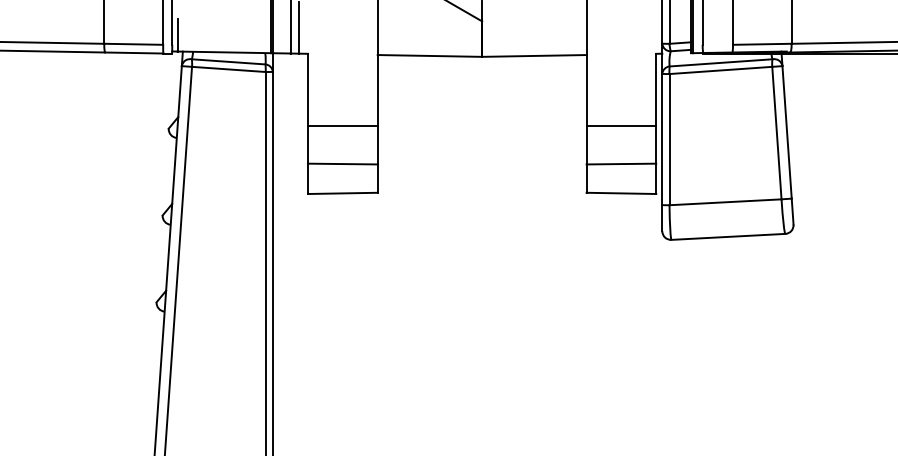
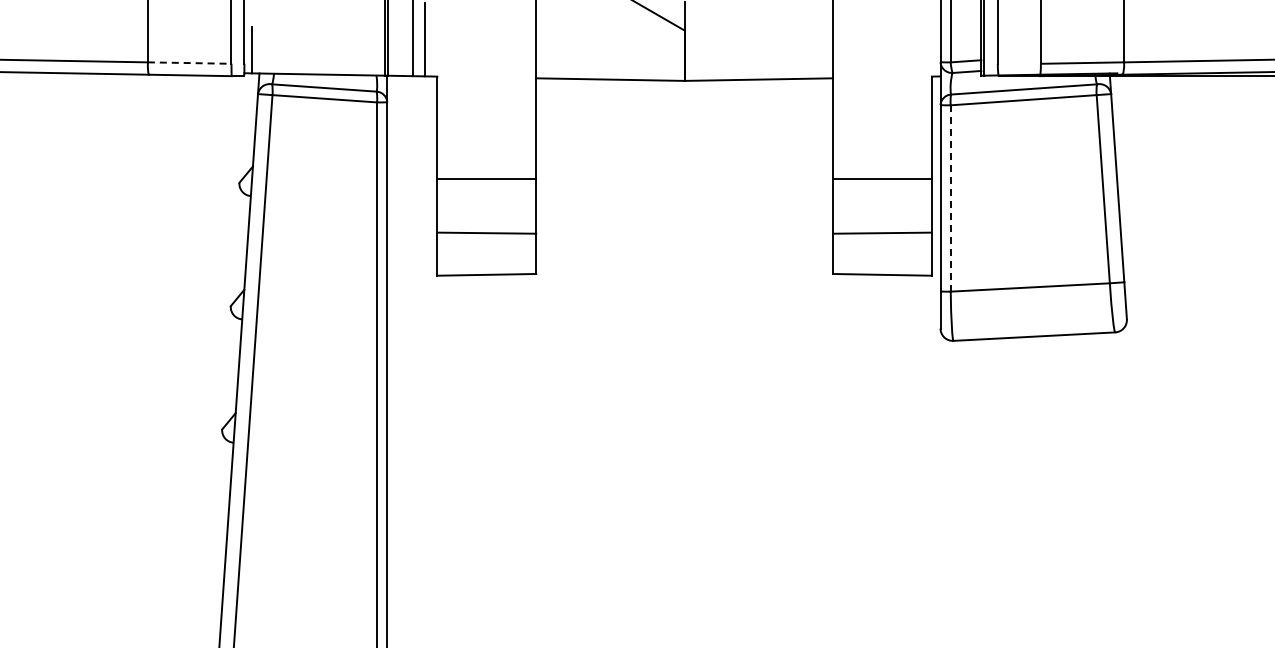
line: (133, 44) -> (189, 63), solid -> dashed
line: (669, 139) -> (950, 198), solid -> dashed

